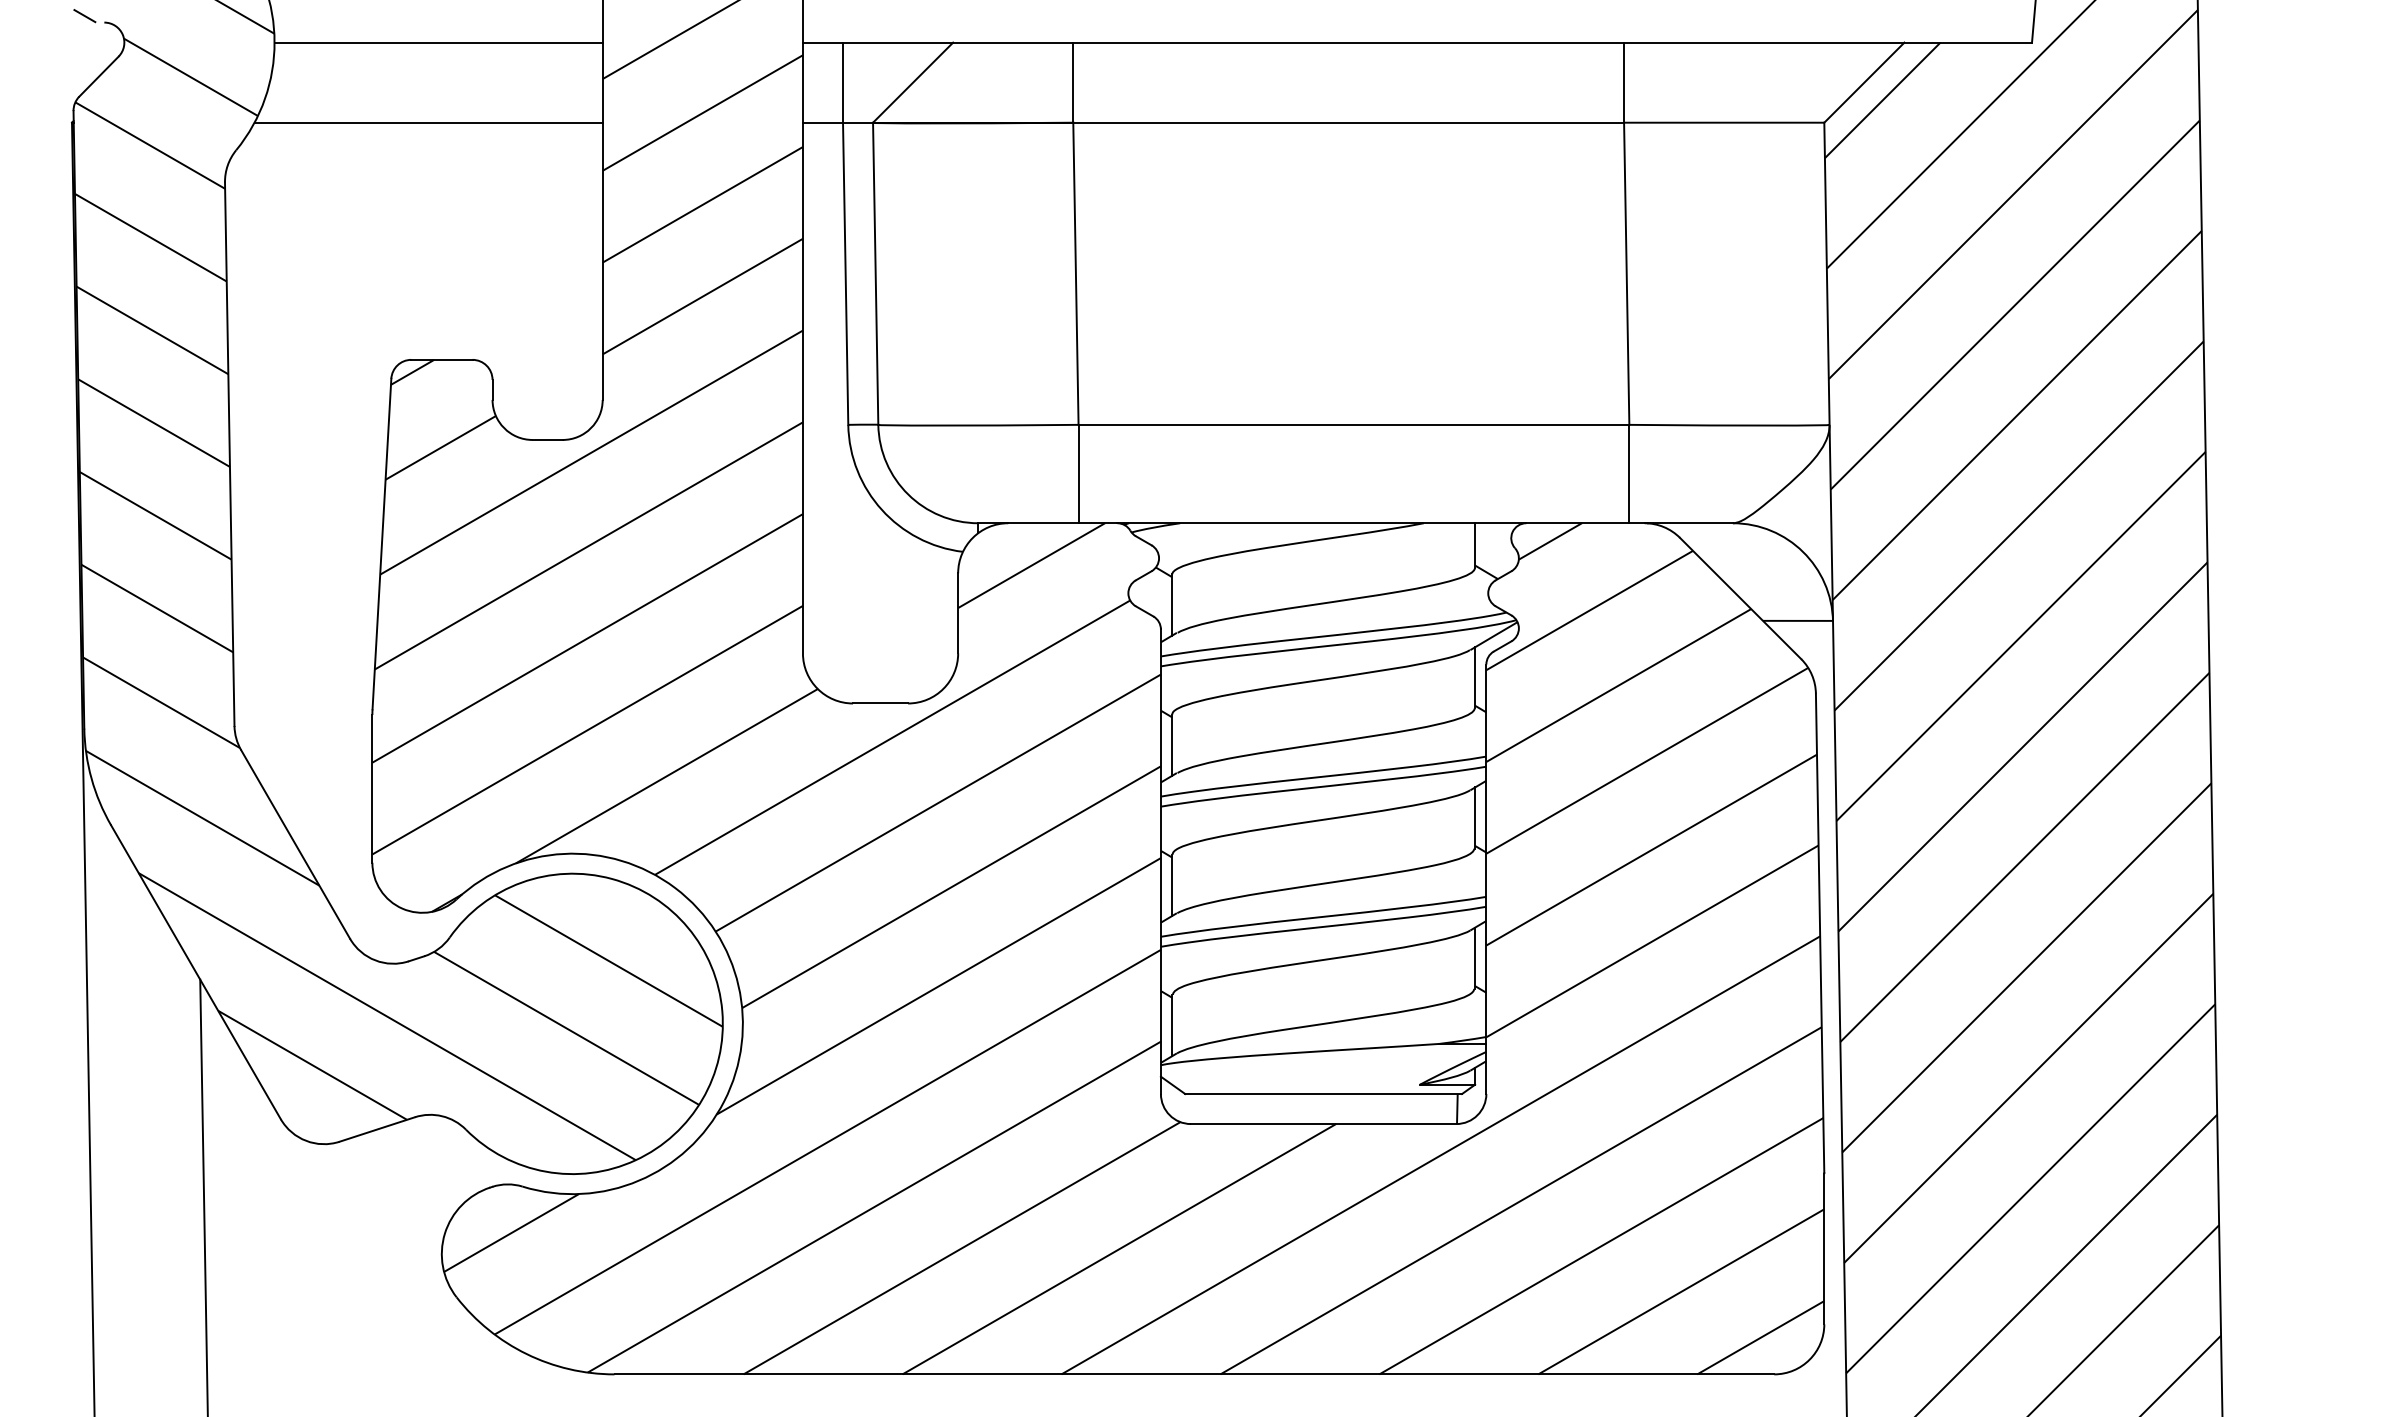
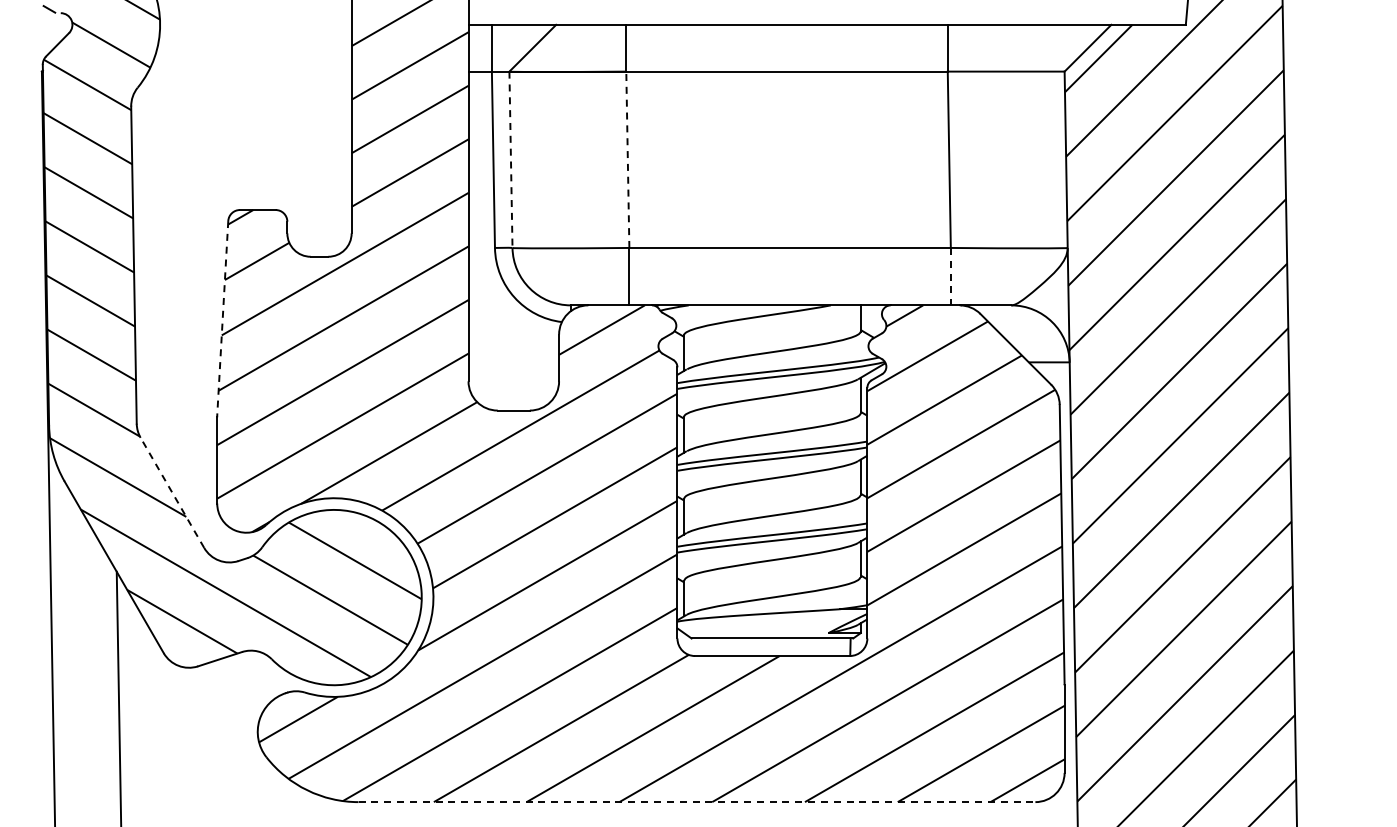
line: (437, 41) -> (255, 24), removed
line: (427, 122) -> (249, 71), removed
line: (1075, 273) -> (627, 159), solid -> dashed
line: (874, 275) -> (510, 160), solid -> dashed
line: (1628, 473) -> (950, 276), solid -> dashed
line: (381, 544) -> (222, 317), solid -> dashed
line: (295, 843) -> (172, 492), solid -> dashed
line: (1195, 1375) -> (697, 802), solid -> dashed

